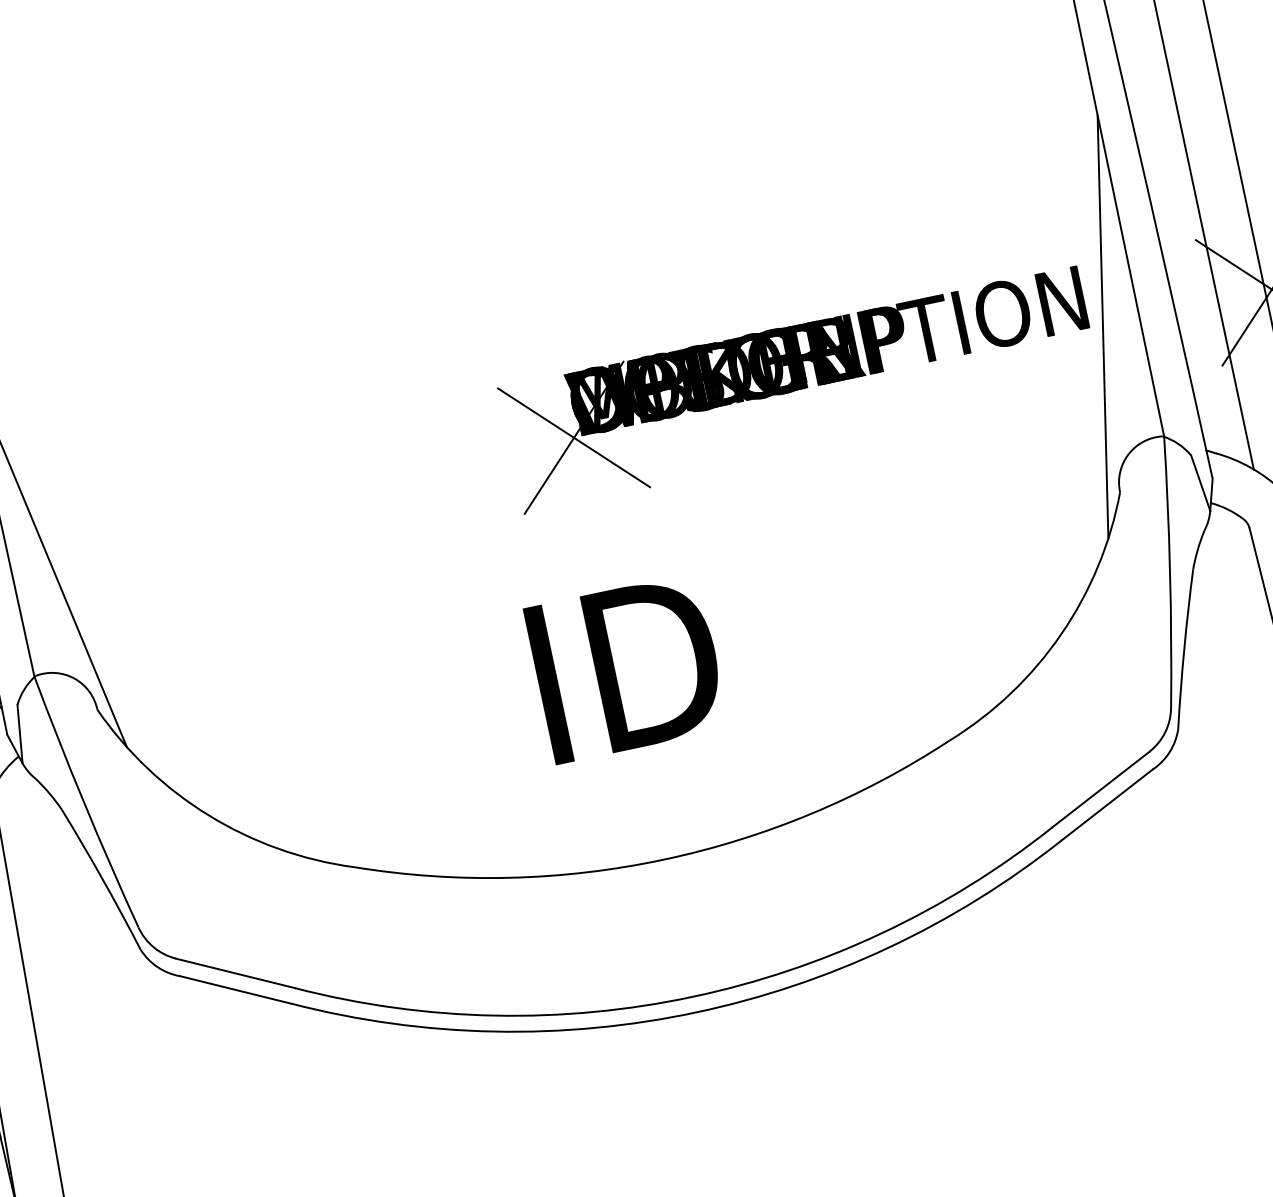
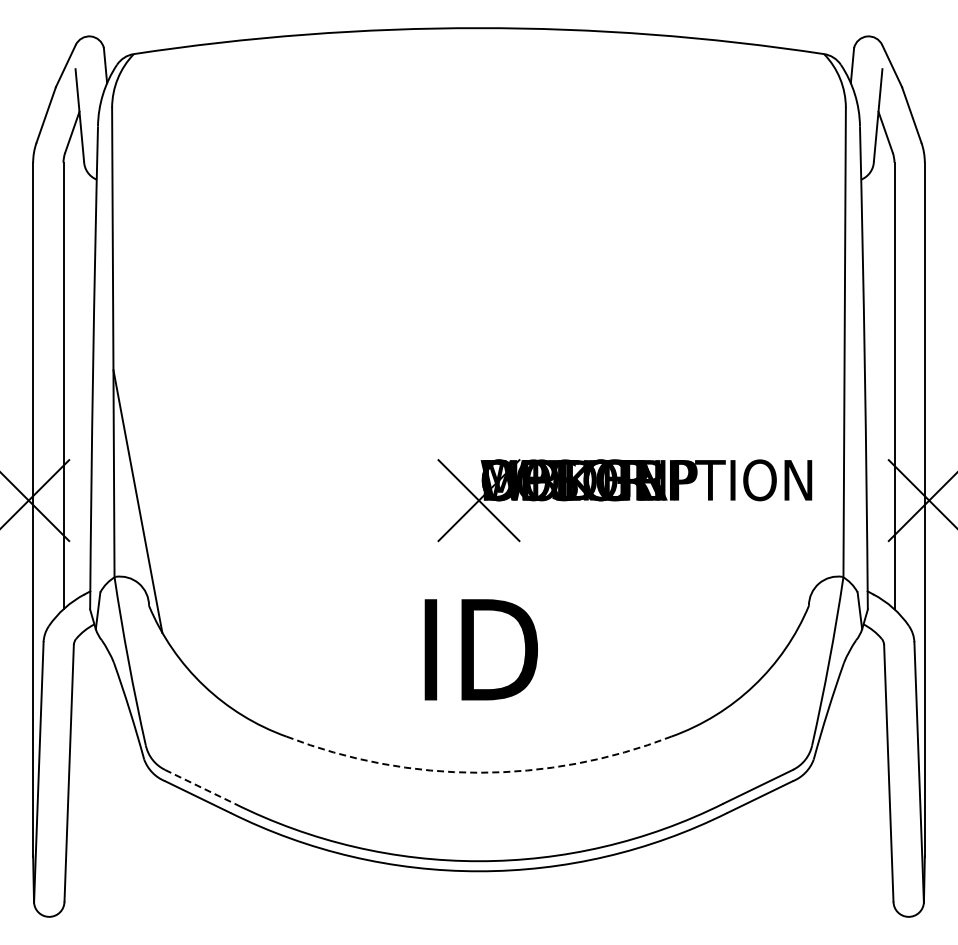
line: (1102, 327) -> (819, 501), removed
arc: (662, 859) -> (478, 772), solid -> dashed
line: (235, 973) -> (199, 786), solid -> dashed

